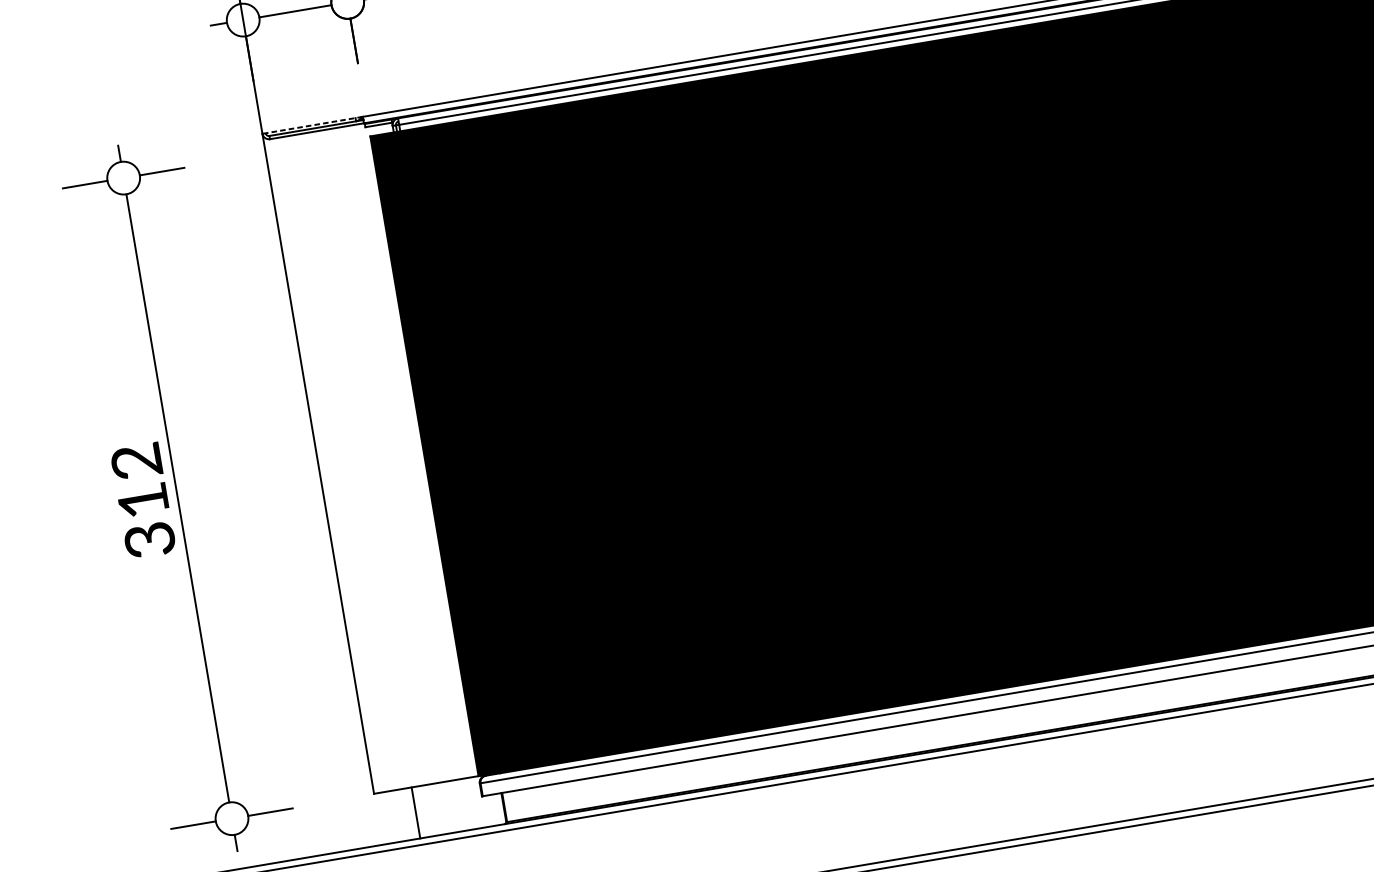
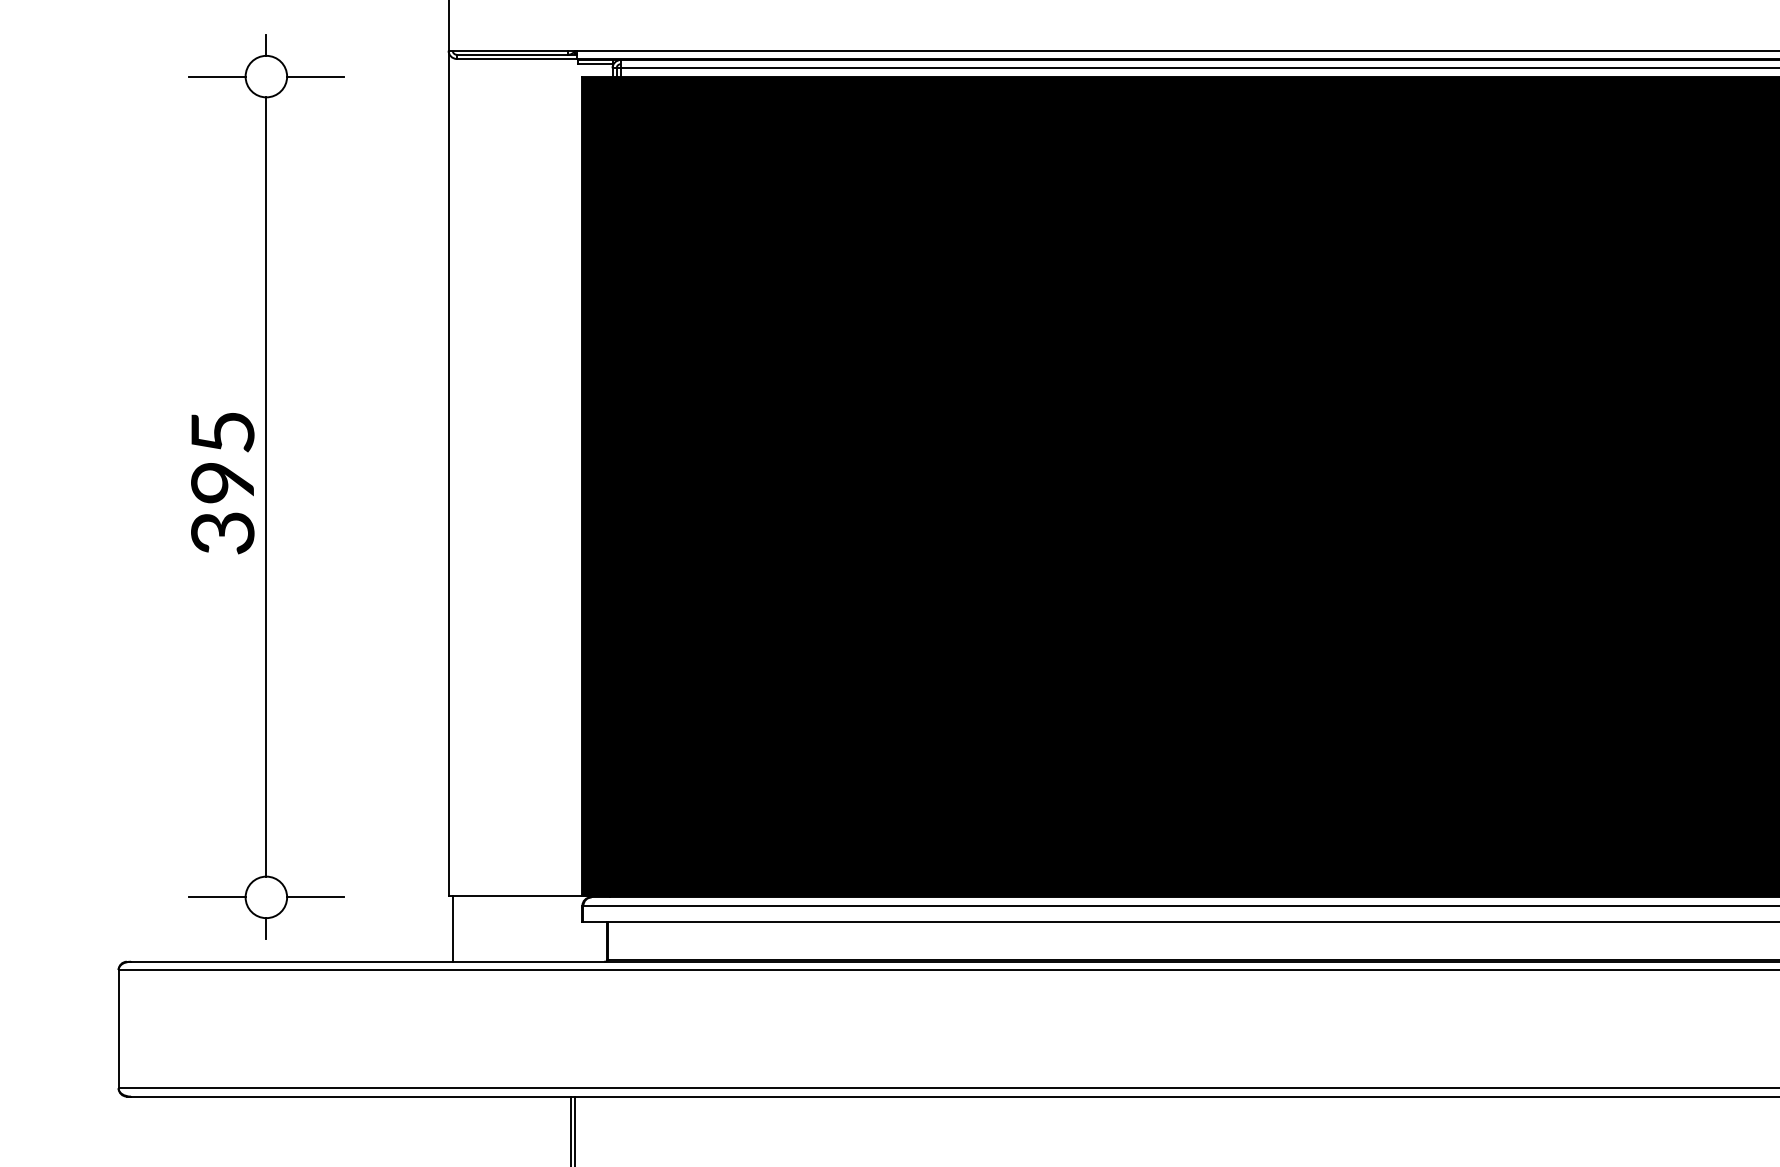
line: (312, 125) -> (512, 50), dashed -> solid
text: (139, 481) -> (222, 457), 312 -> 395
line: (415, 812) -> (452, 928), moved

